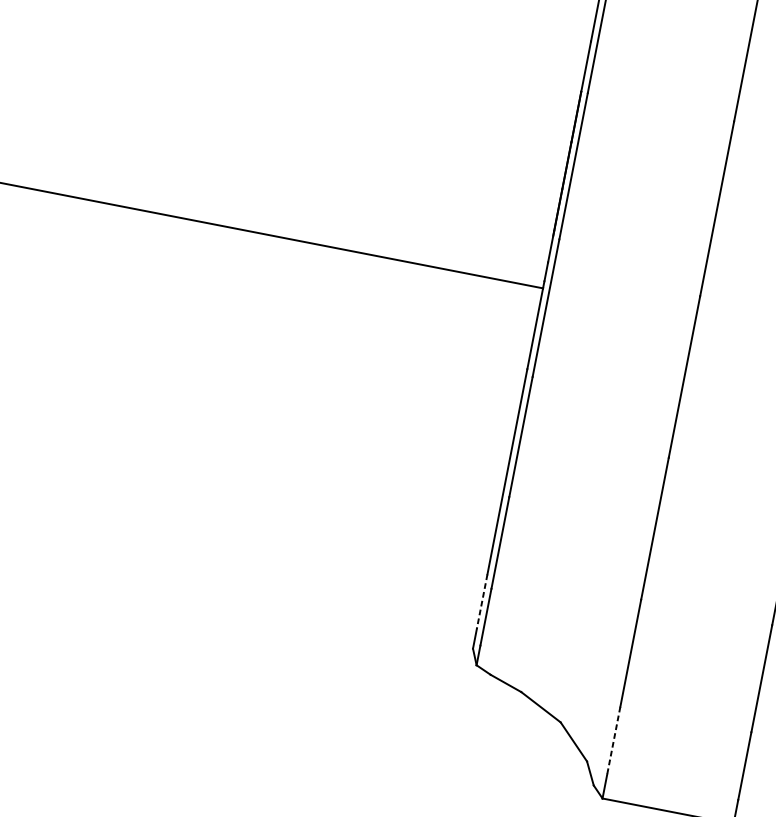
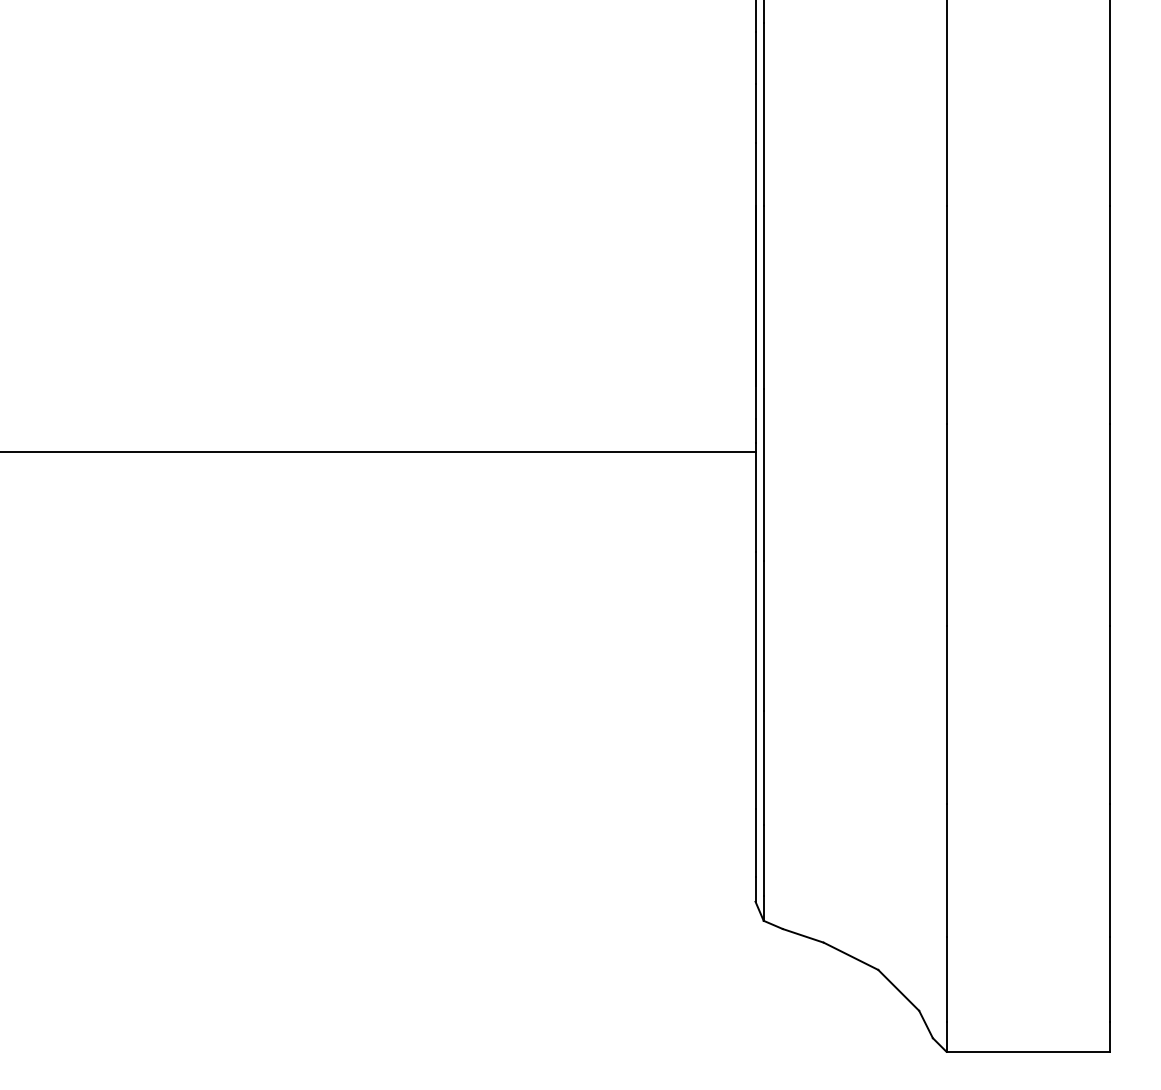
line: (482, 602) -> (755, 843), dashed -> solid
line: (613, 740) -> (946, 979), dashed -> solid

